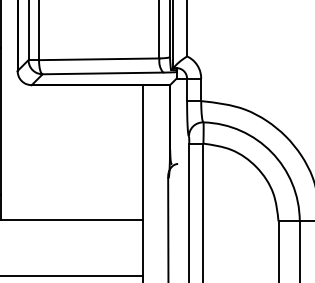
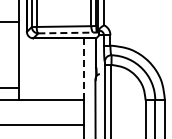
line: (104, 74) -> (66, 33), solid -> dashed
line: (141, 151) -> (83, 68), solid -> dashed

